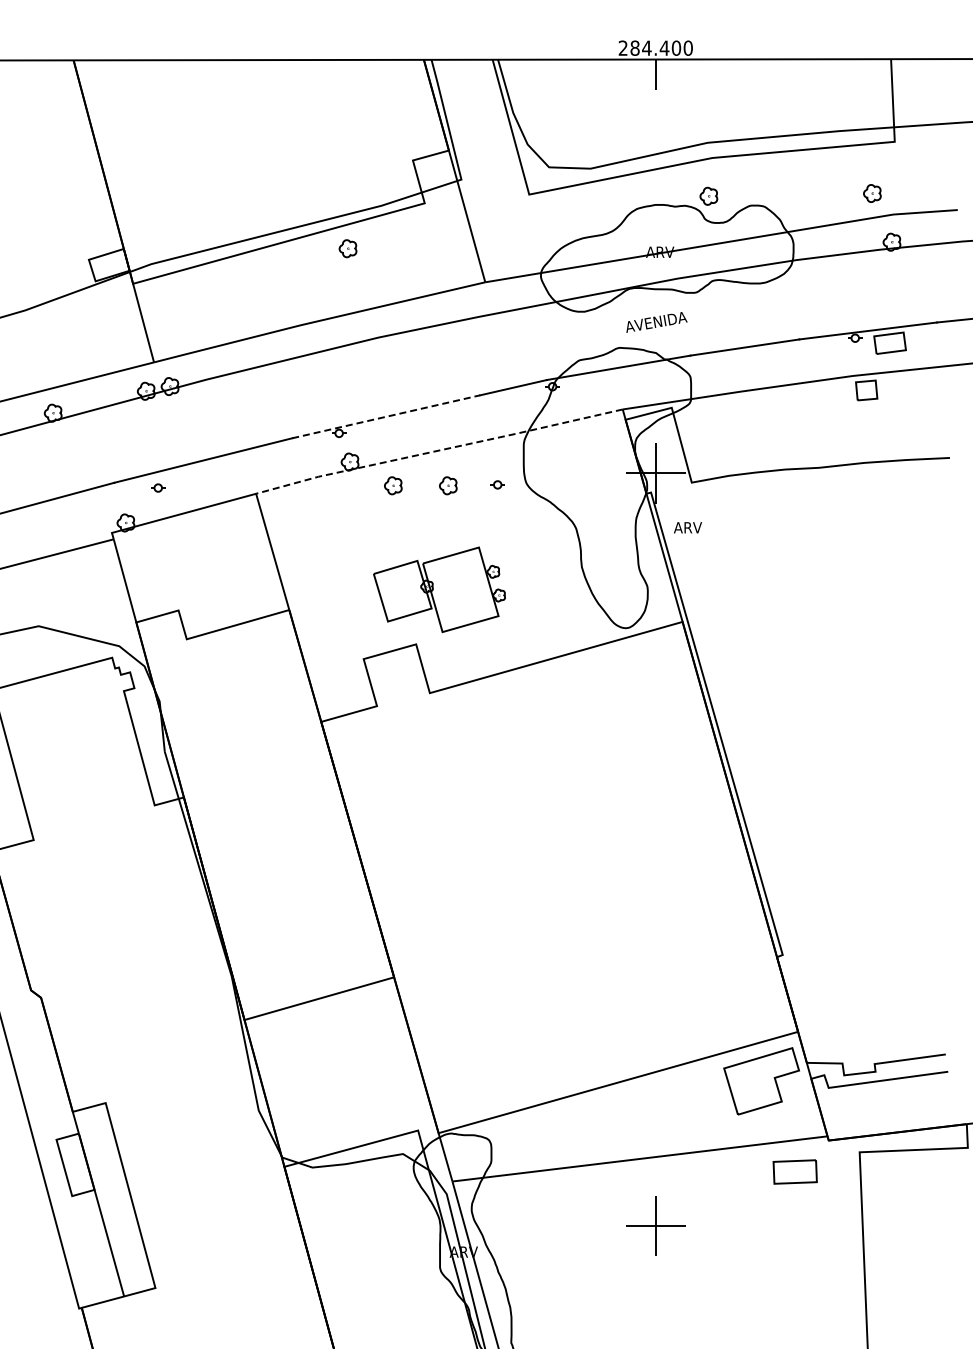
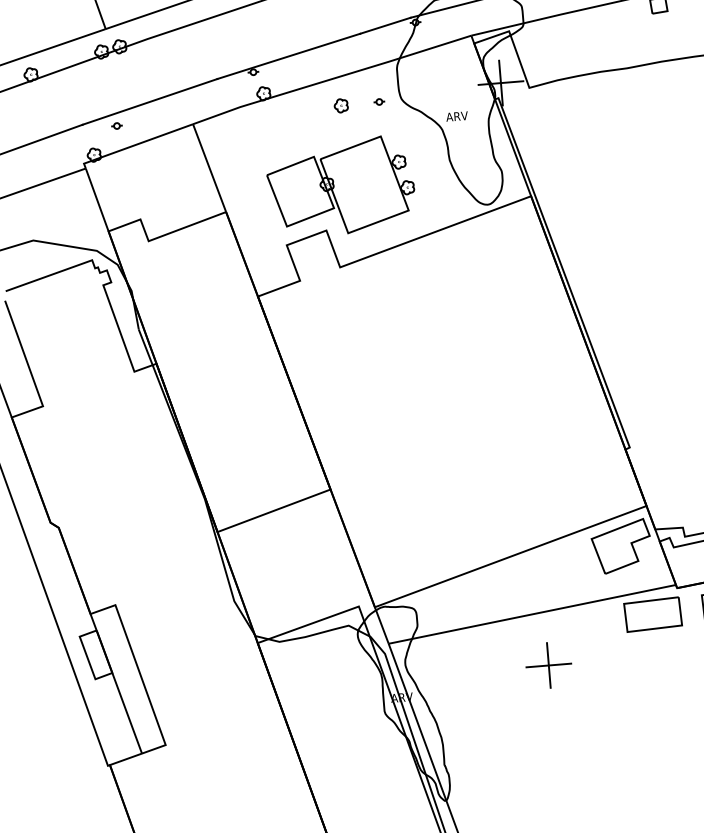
line: (386, 416) -> (289, 56), dashed -> solid
line: (439, 450) -> (332, 79), dashed -> solid
part: (393, 485) -> (298, 109), removed
text: (687, 527) -> (456, 116), moved
part: (439, 589) -> (341, 186), size x1.43
part: (795, 1171) -> (653, 614), size x1.67

